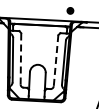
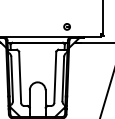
line: (21, 59) -> (20, 77), dashed -> solid
line: (56, 60) -> (55, 77), dashed -> solid

